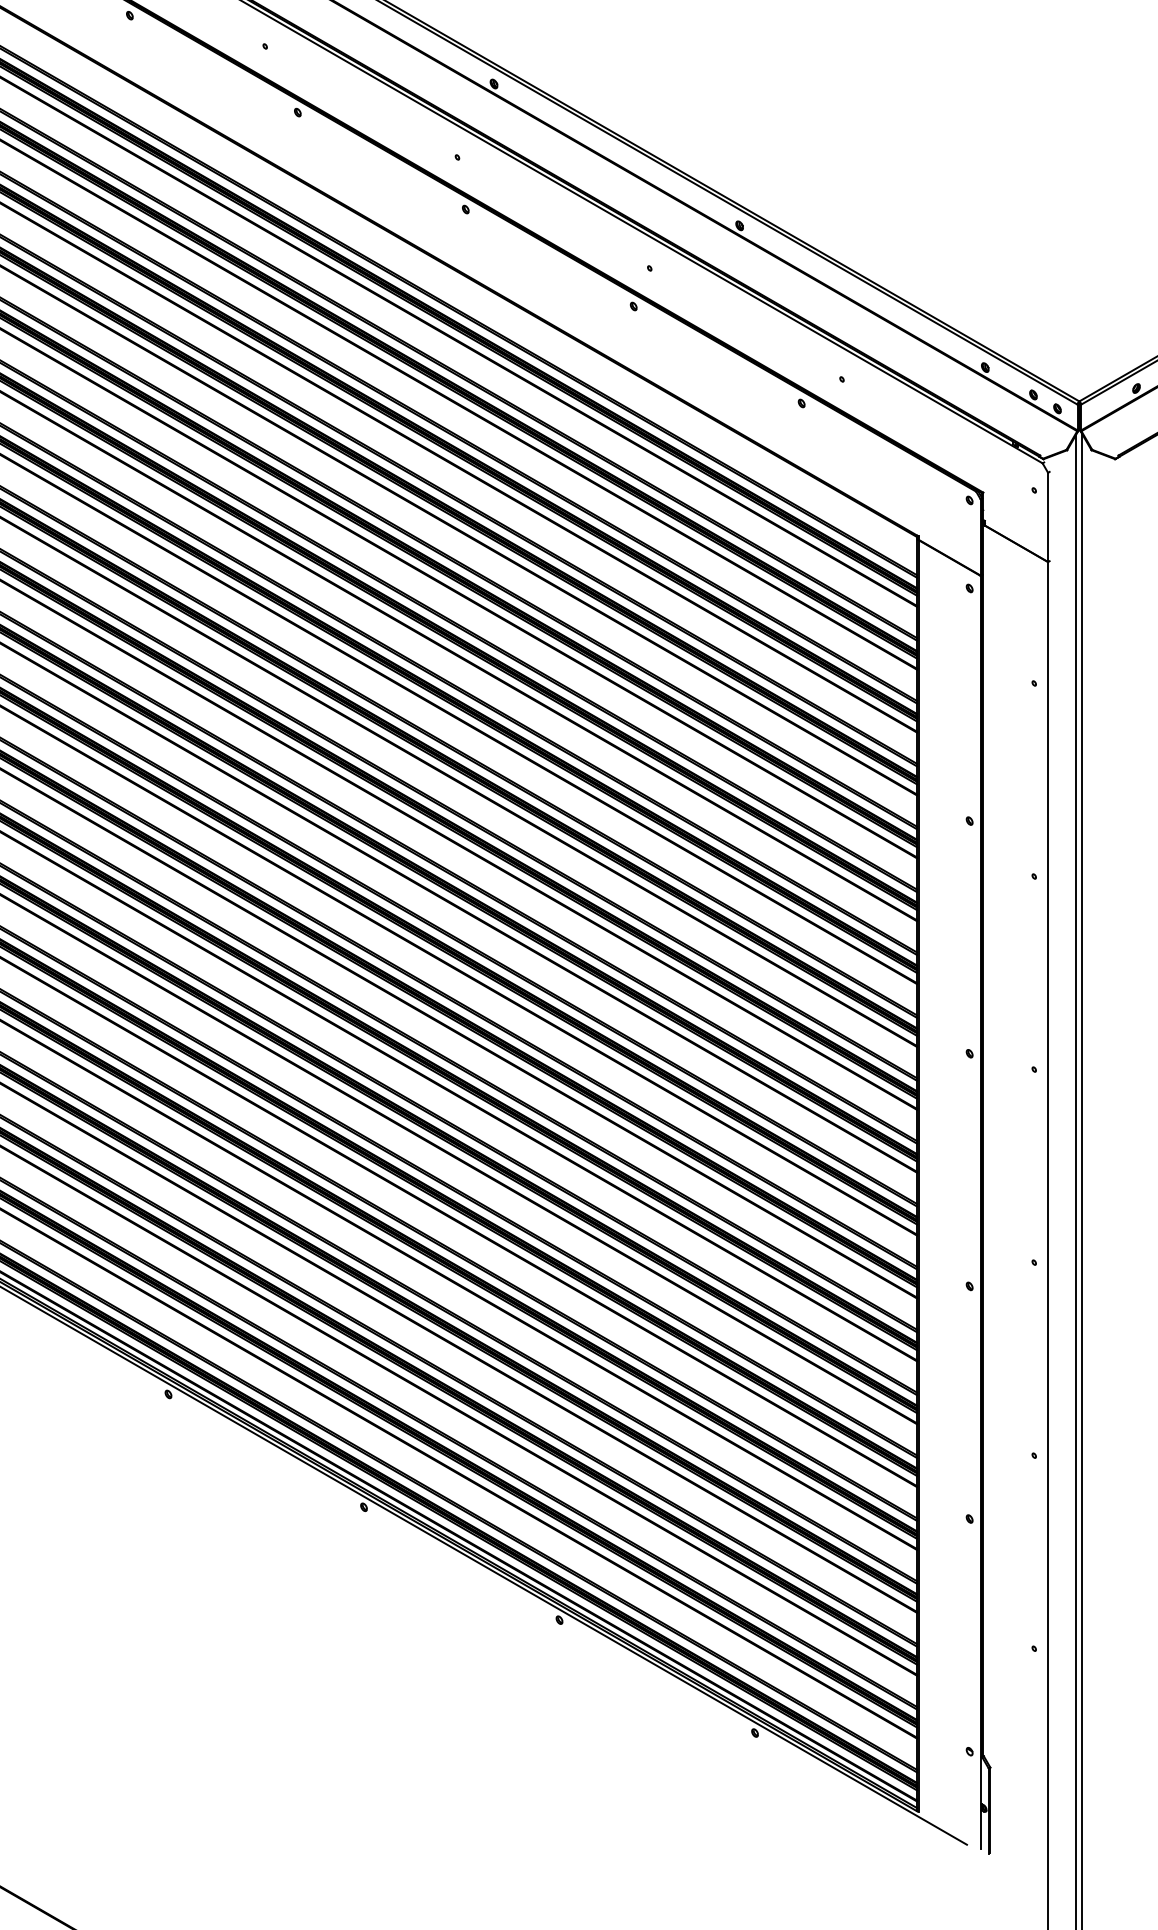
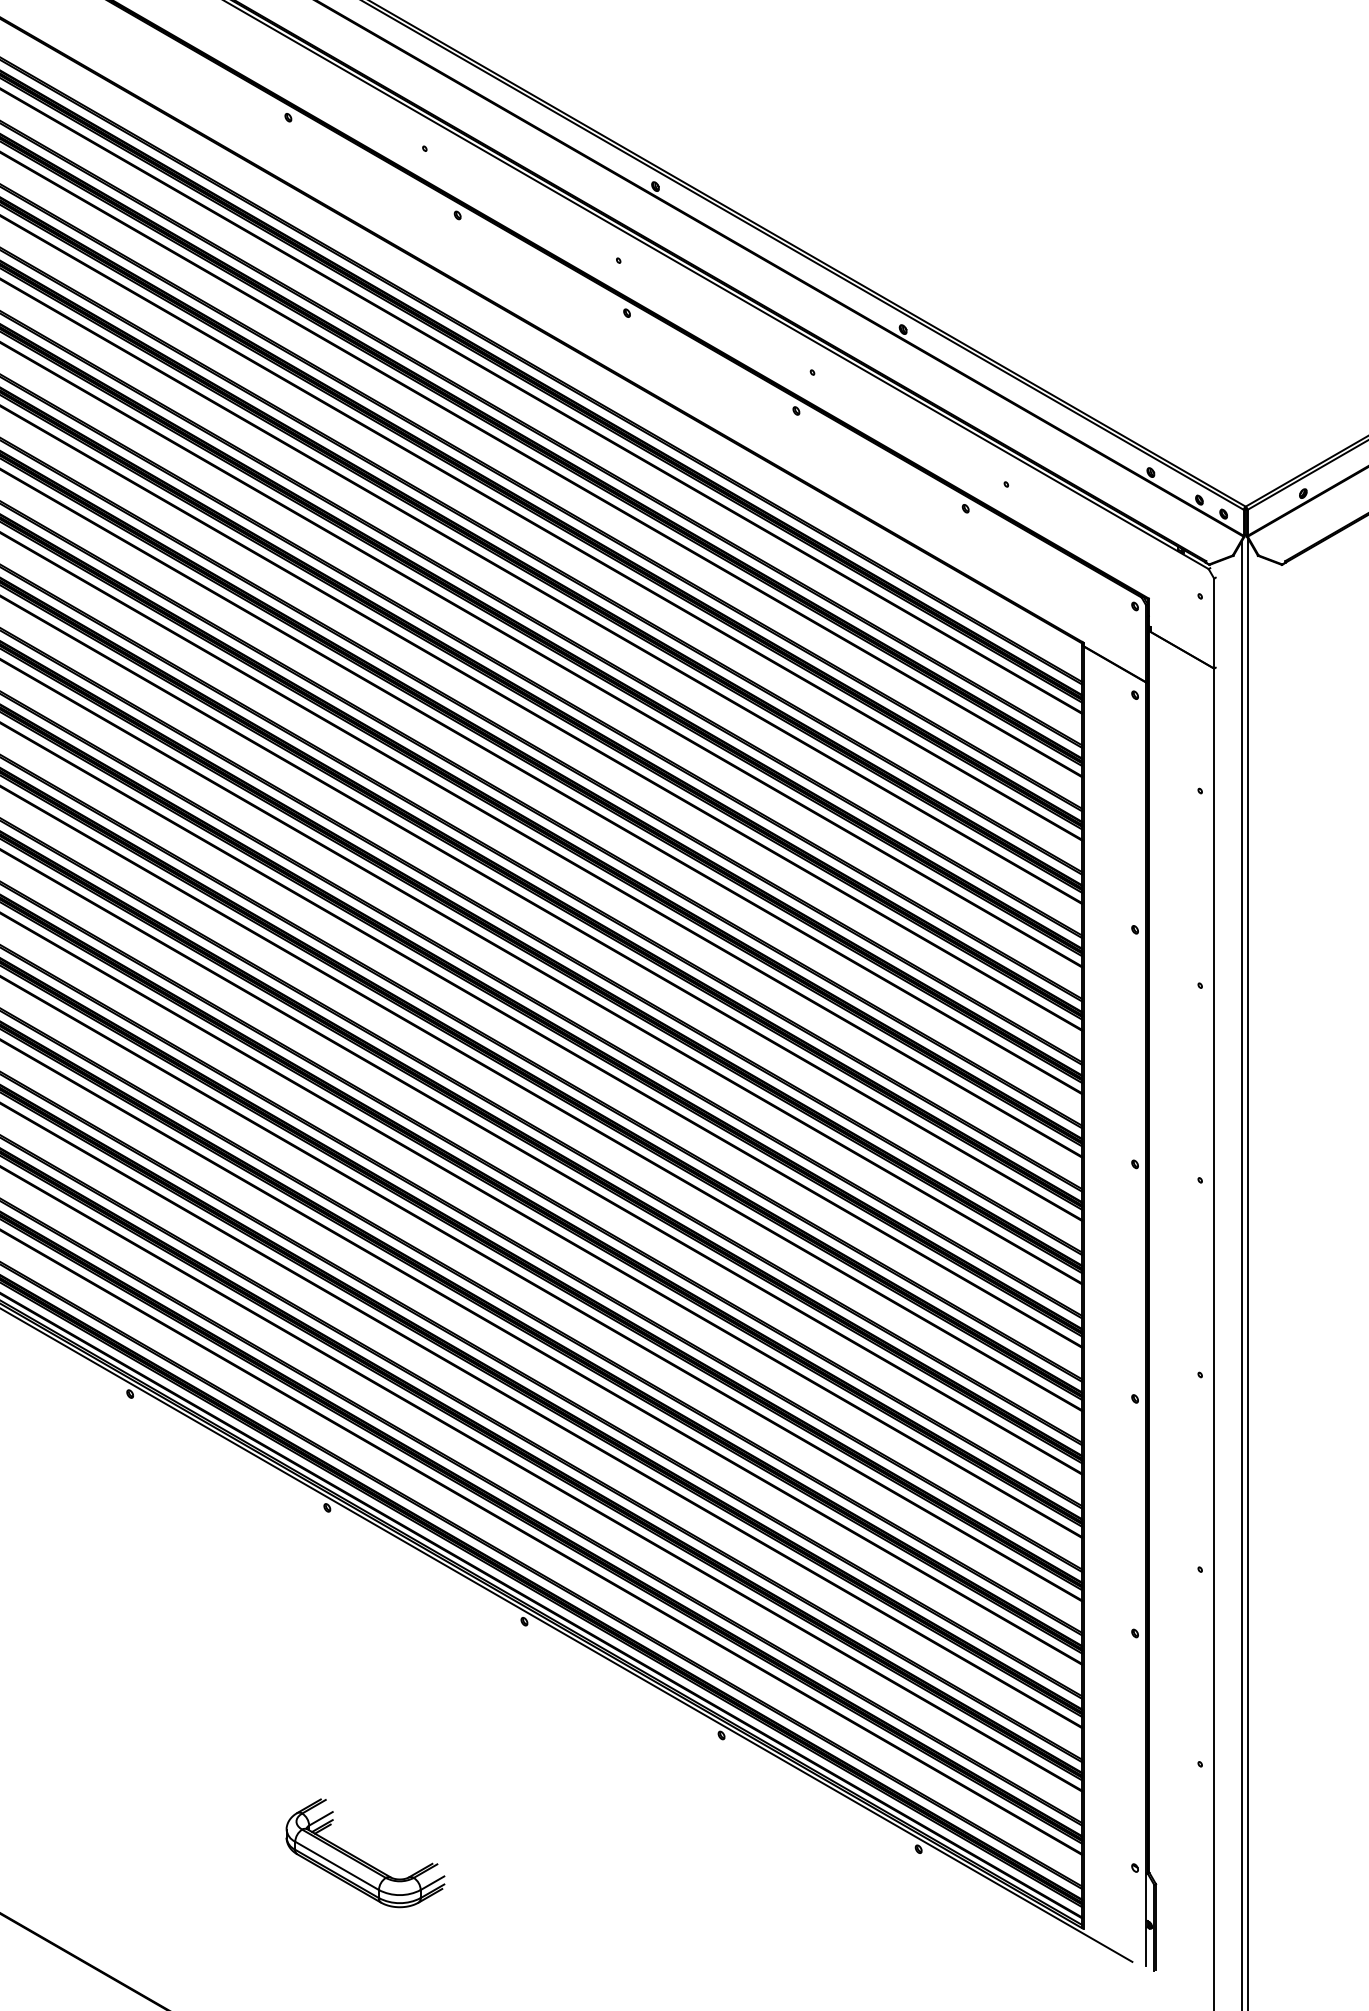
part: (201, 1742) -> (360, 1858), added

